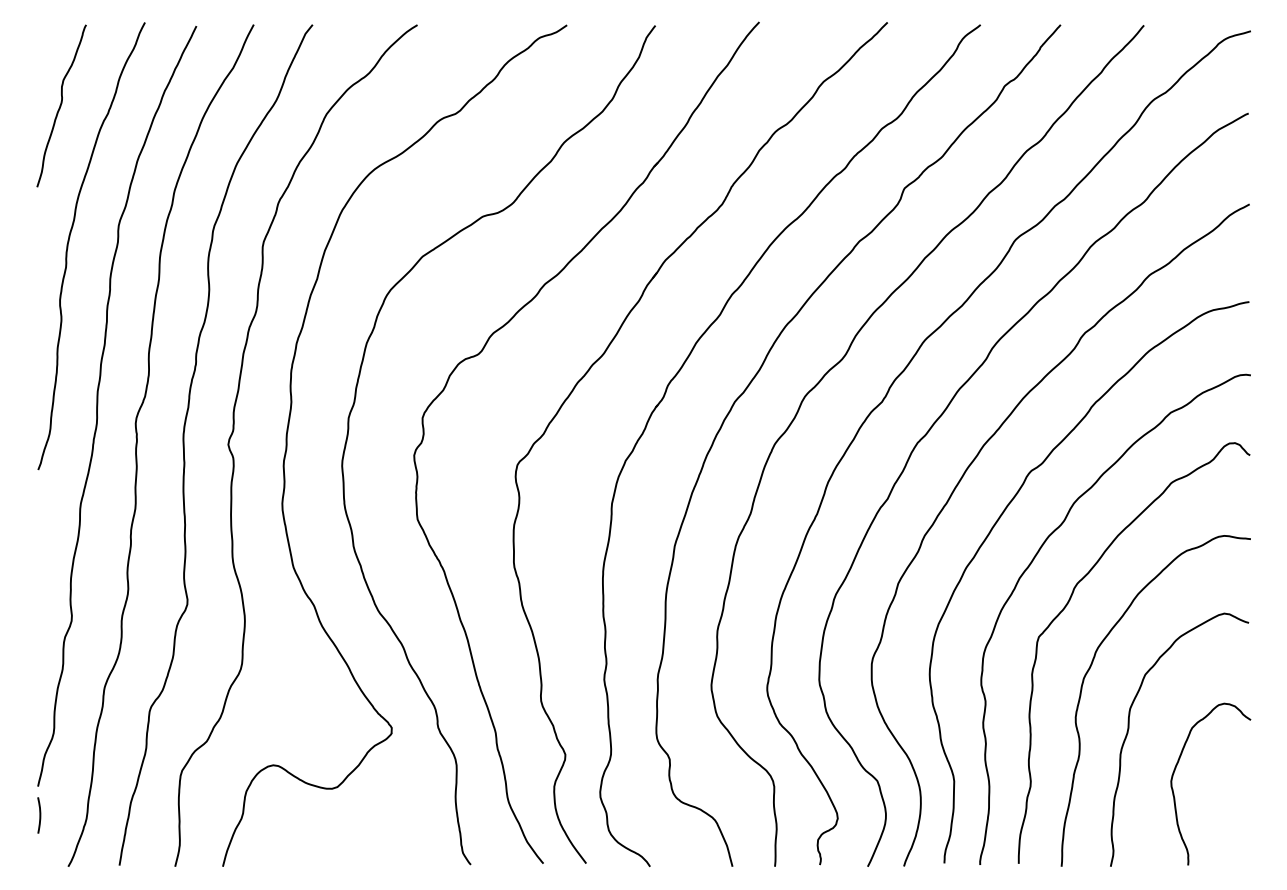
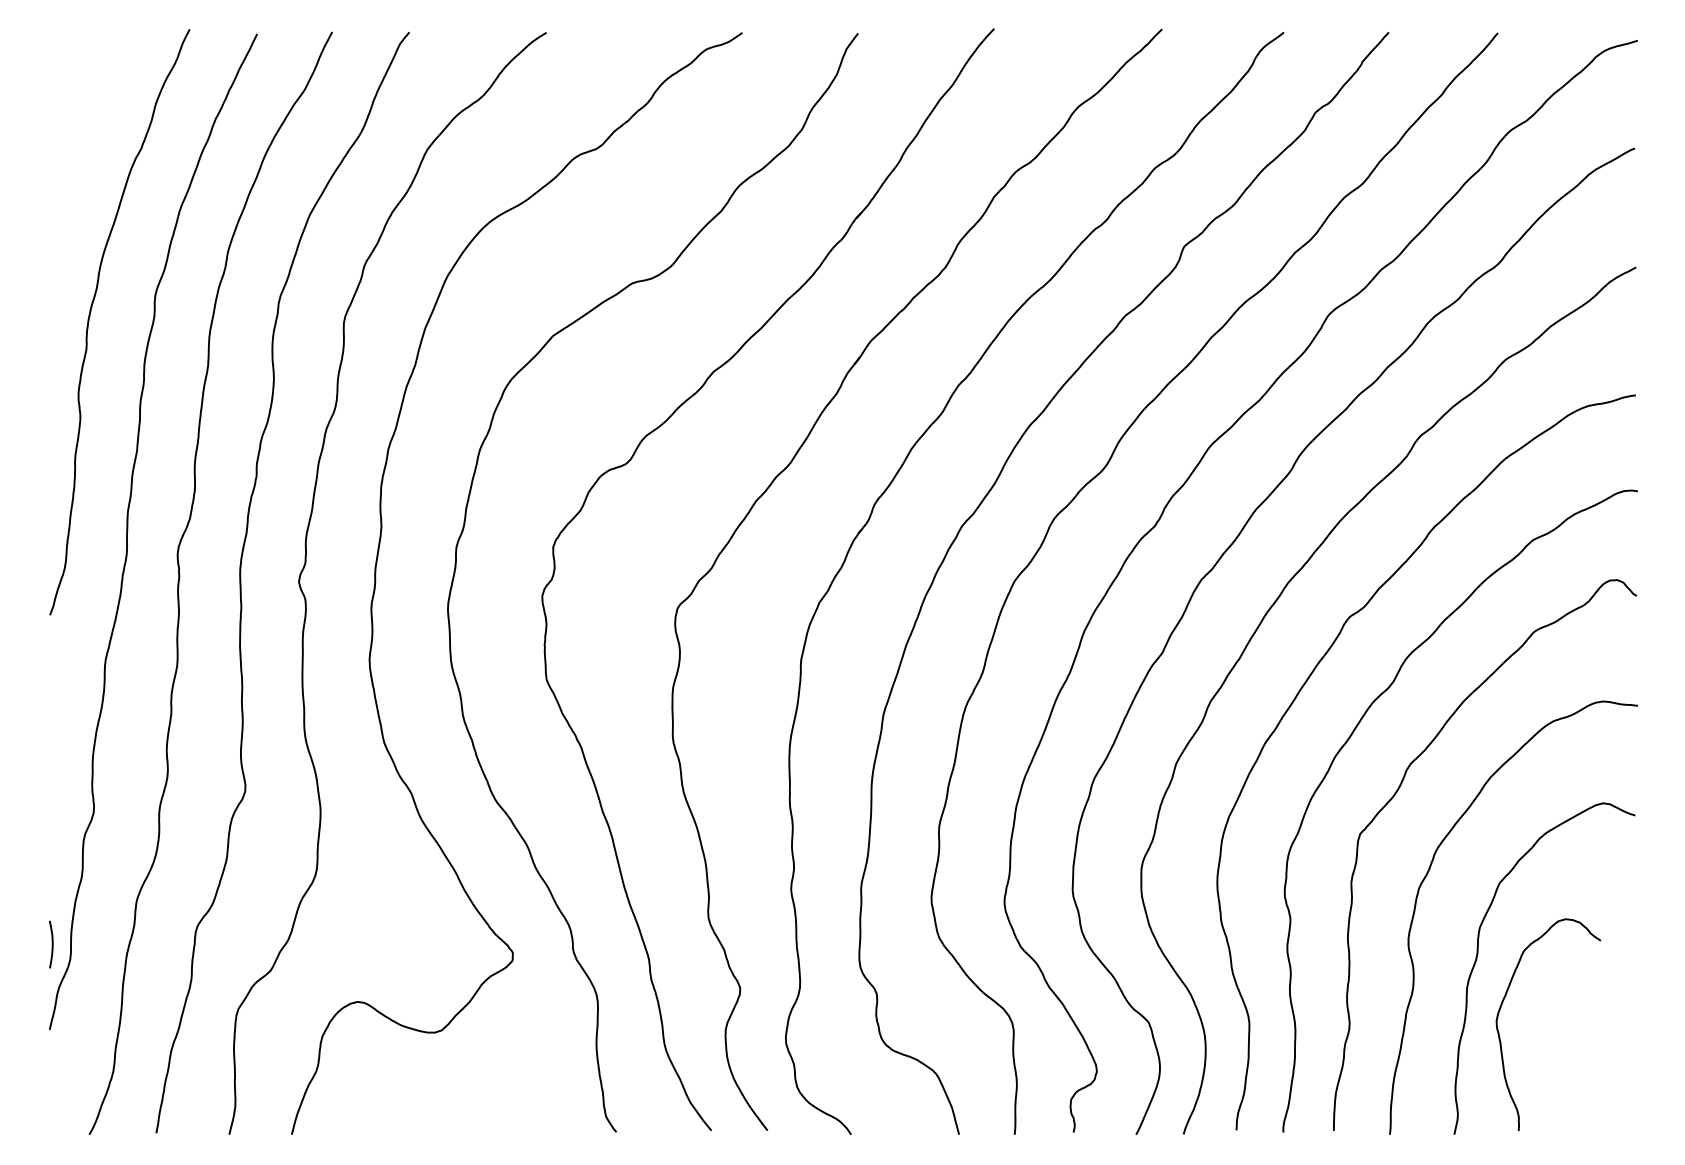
curve: (61, 105) -> (80, 138), removed
curve: (1173, 790) -> (1499, 1032), moved
curve: (39, 815) -> (51, 944), moved

